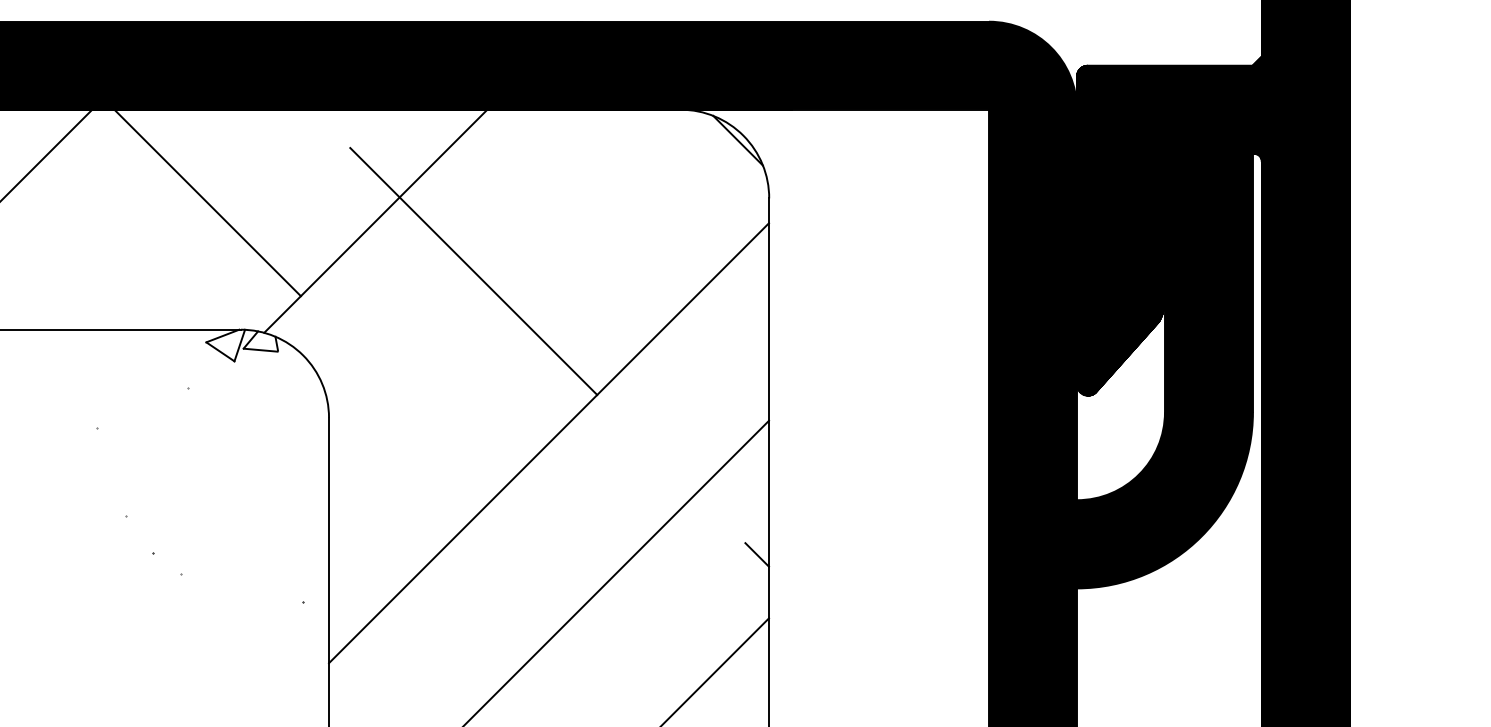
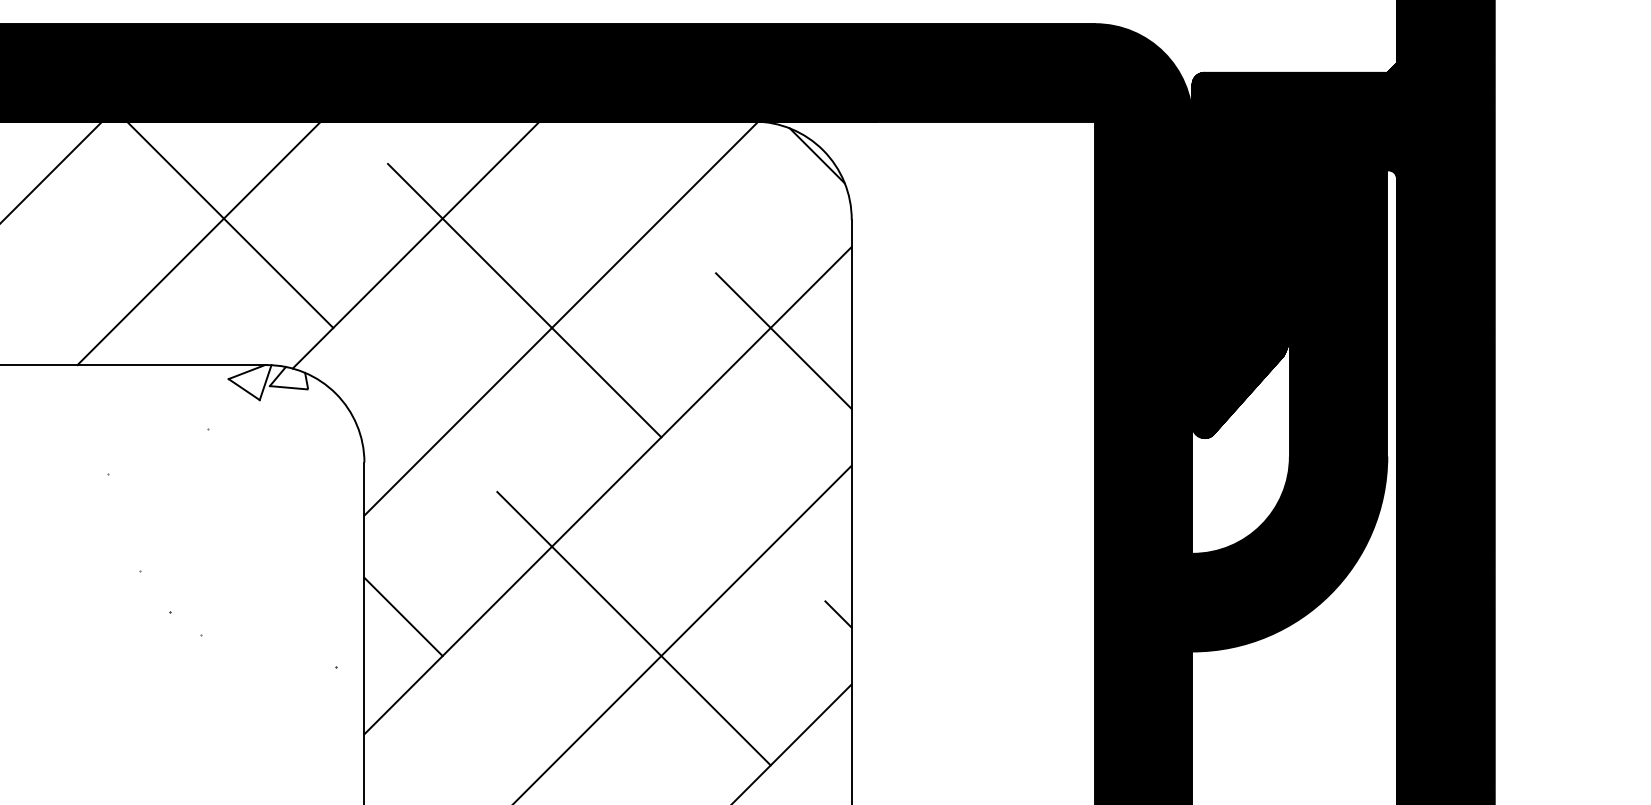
line: (180, 219) -> (199, 243), added
line: (507, 287) -> (561, 318), added
line: (707, 307) -> (783, 340), added
line: (364, 556) -> (403, 616), added
line: (572, 567) -> (633, 628), added

